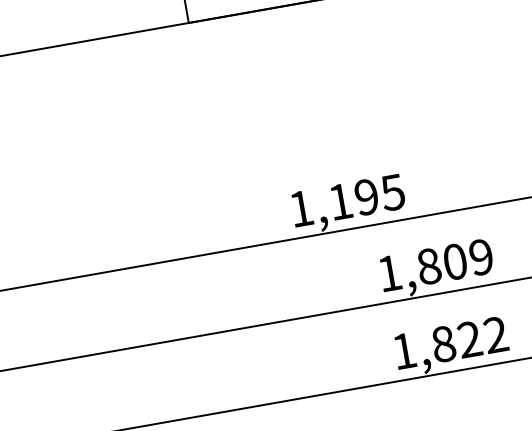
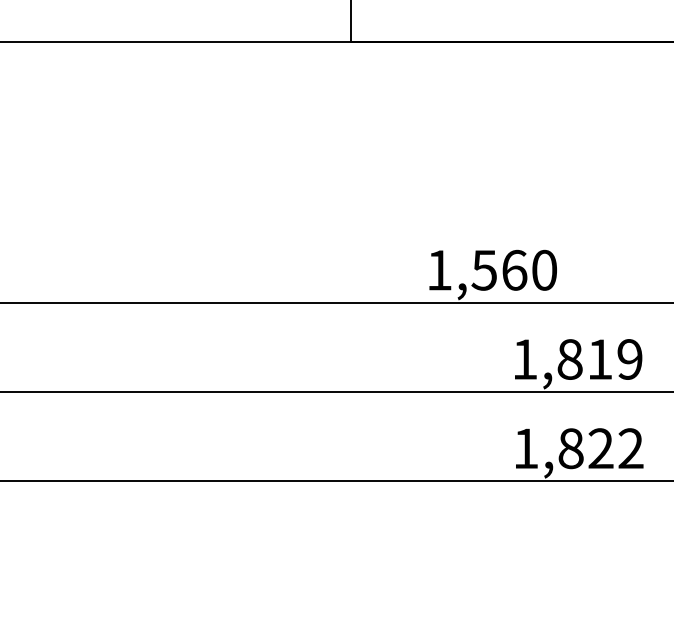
text: (365, 196) -> (513, 269), 1,195 -> 1,560
text: (455, 261) -> (600, 359), 1,809 -> 1,819

